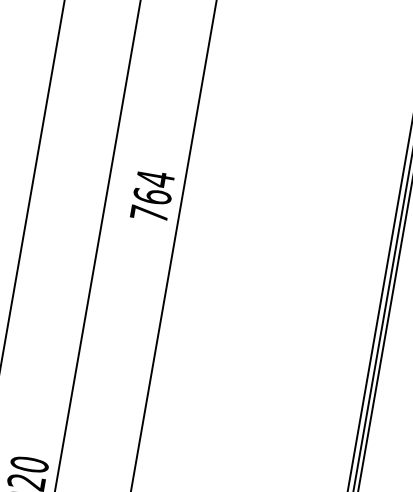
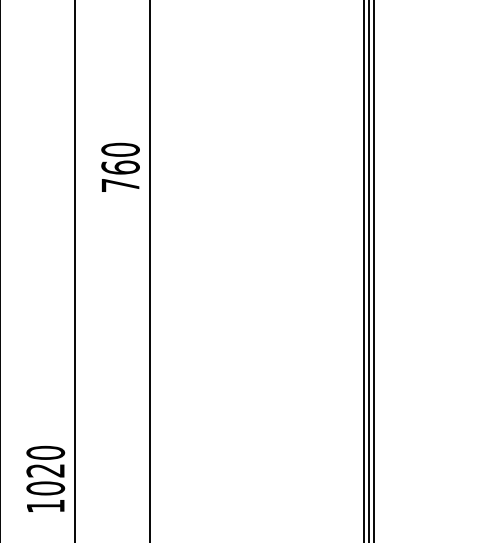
text: (155, 178) -> (120, 149), 764 -> 760

